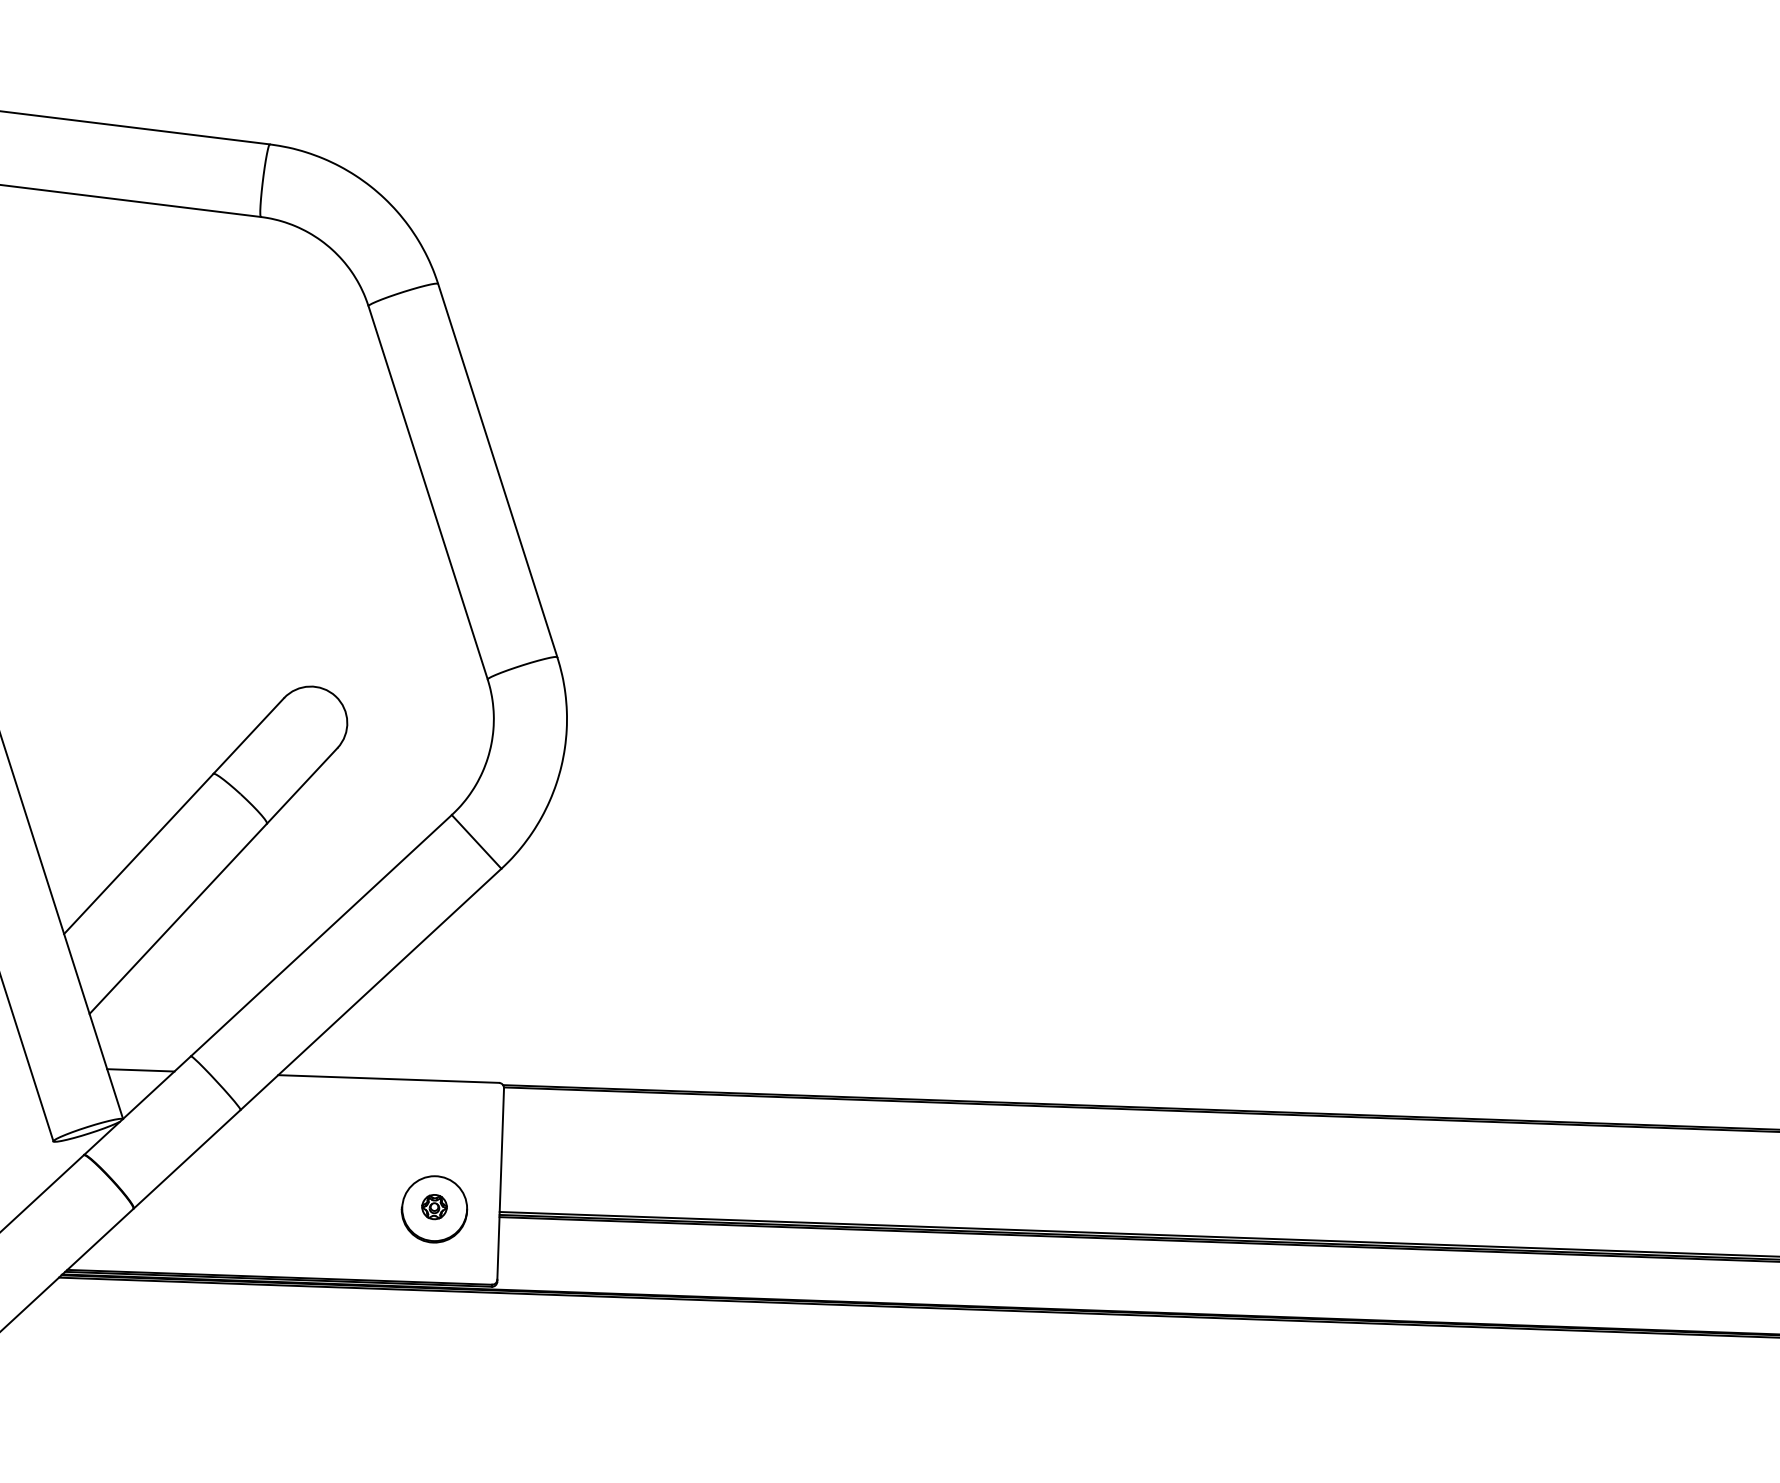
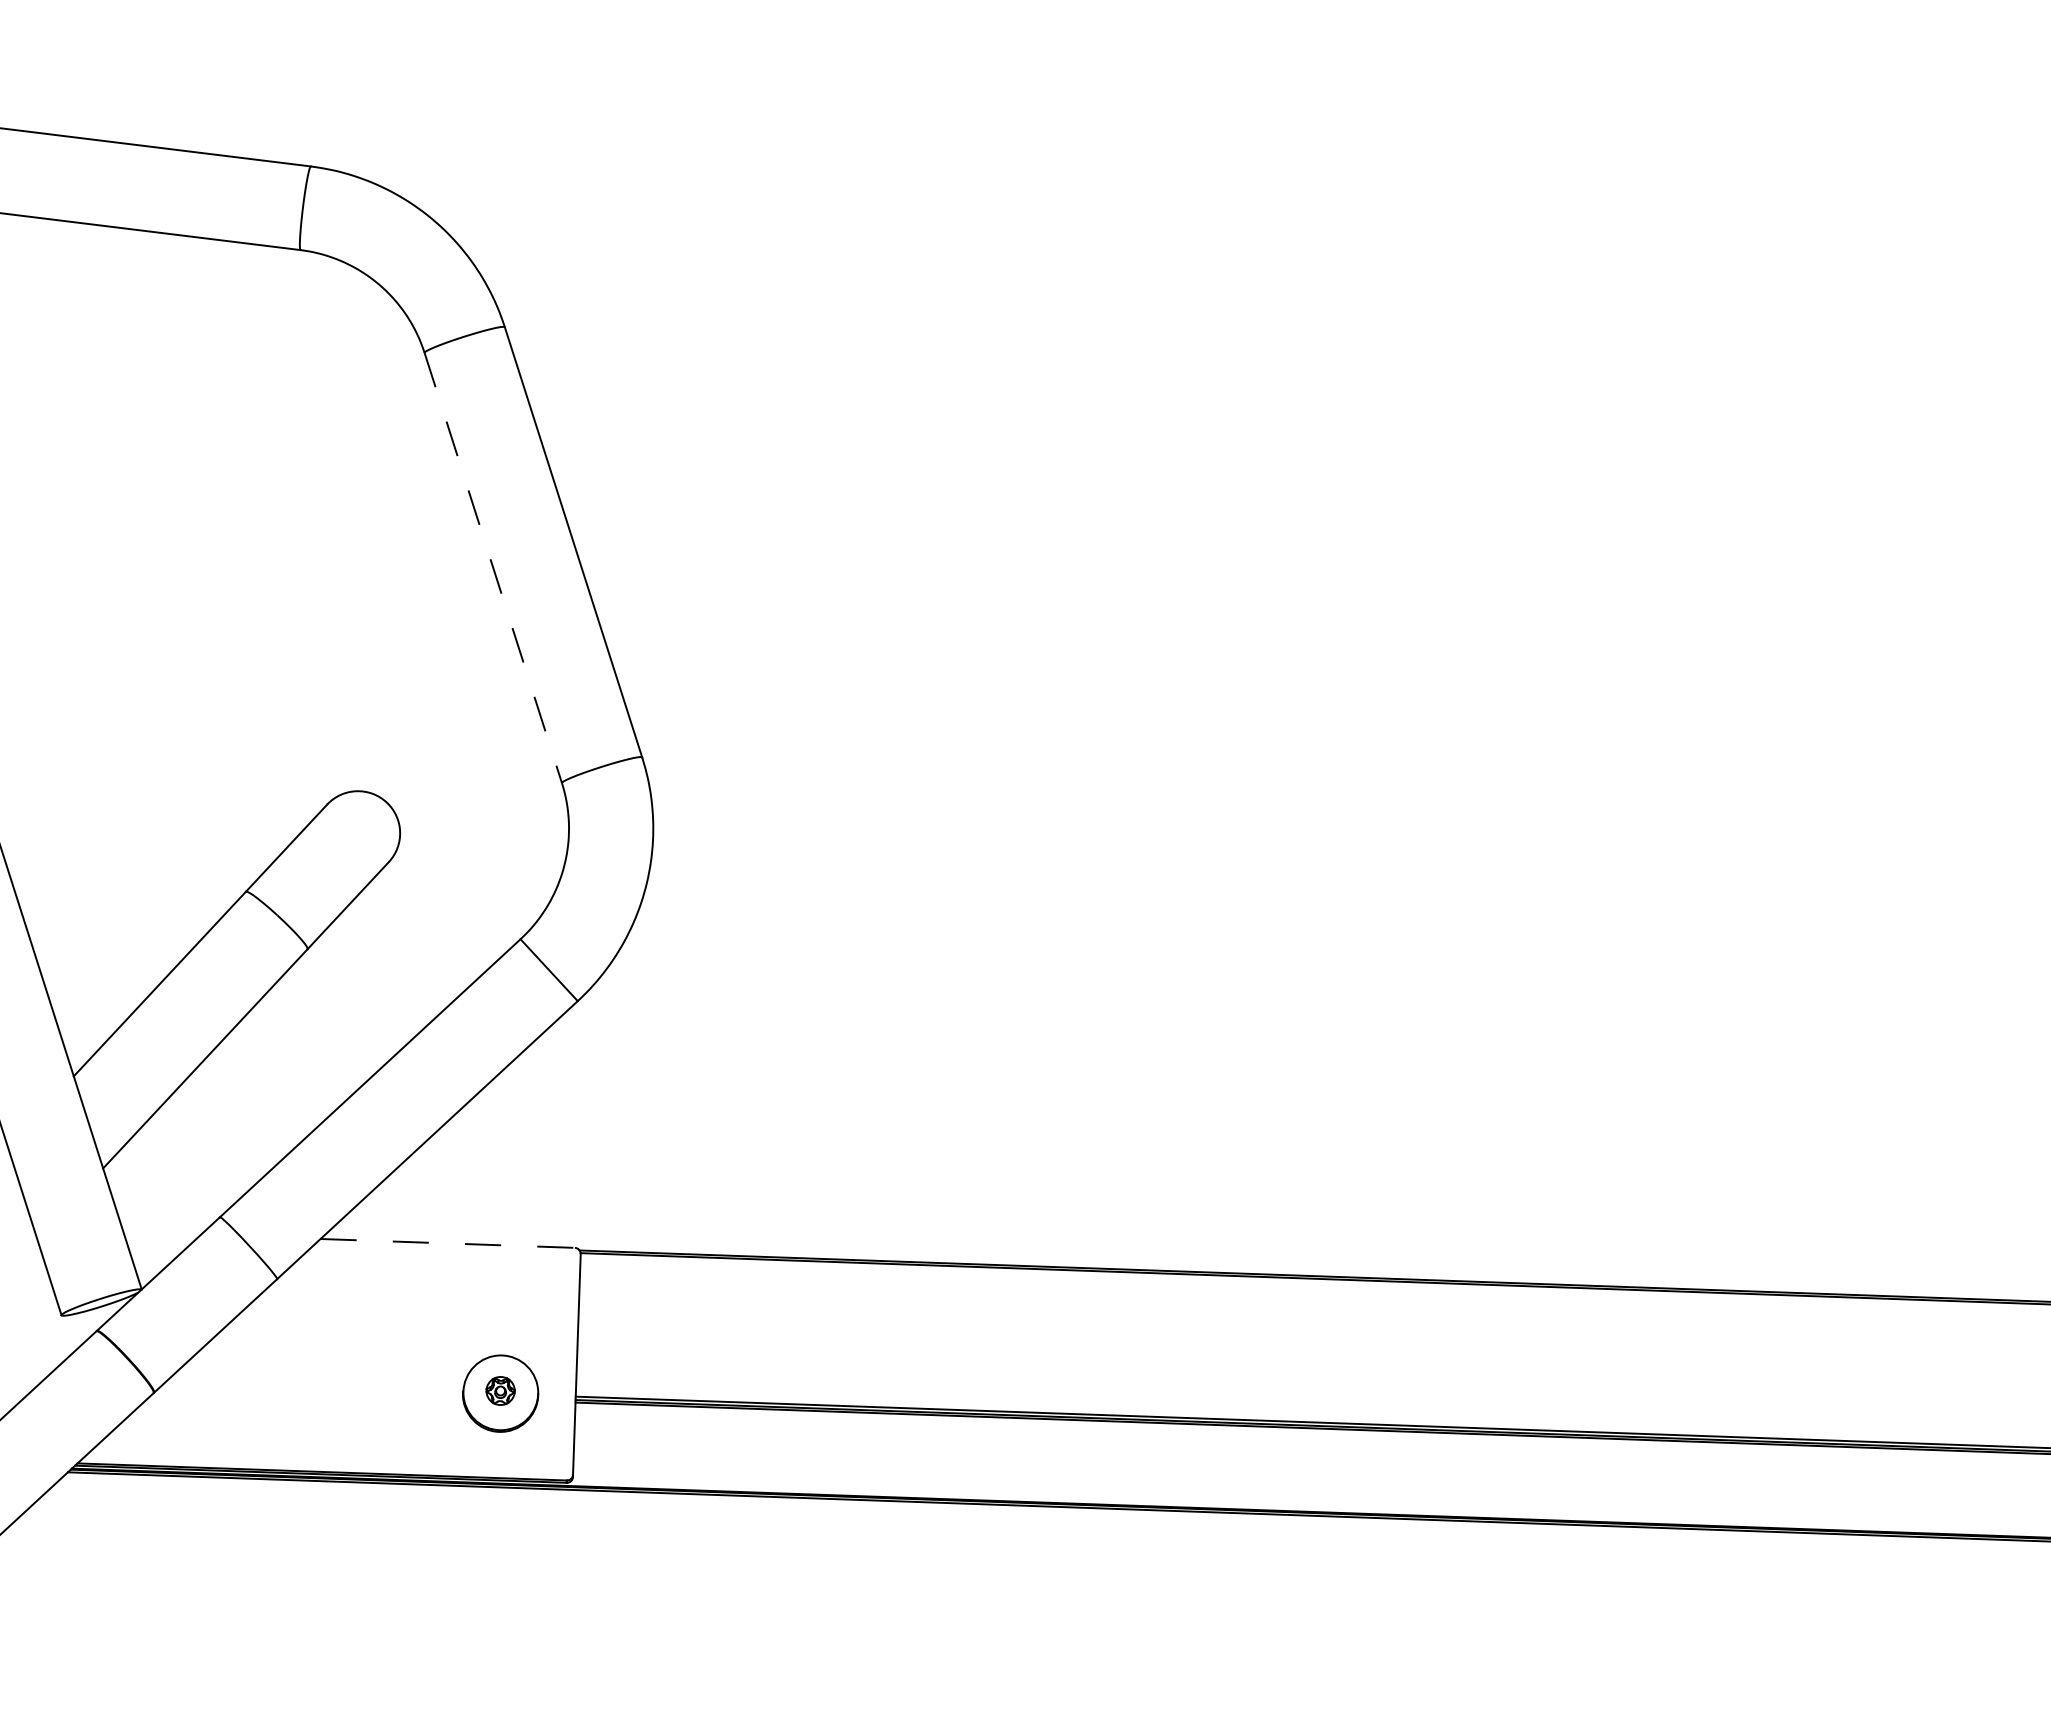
line: (428, 492) -> (493, 567), solid -> dashed
line: (140, 1070) -> (161, 1233), removed
line: (389, 1079) -> (448, 1243), solid -> dashed

